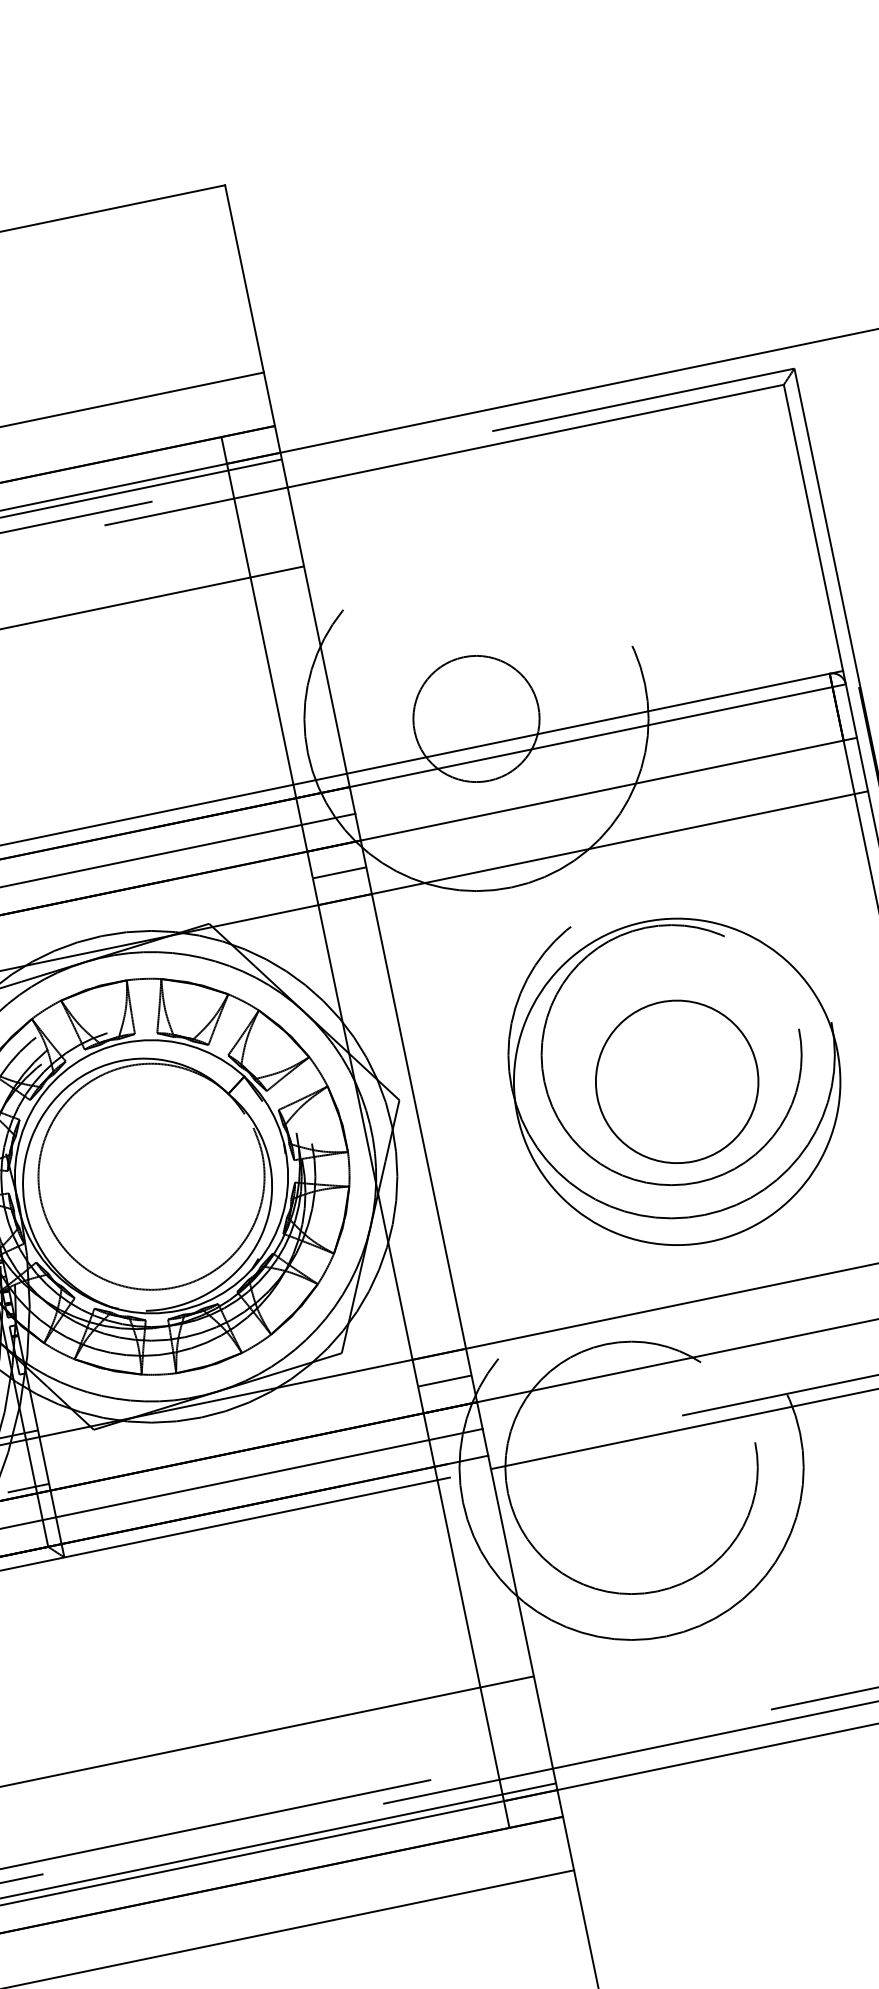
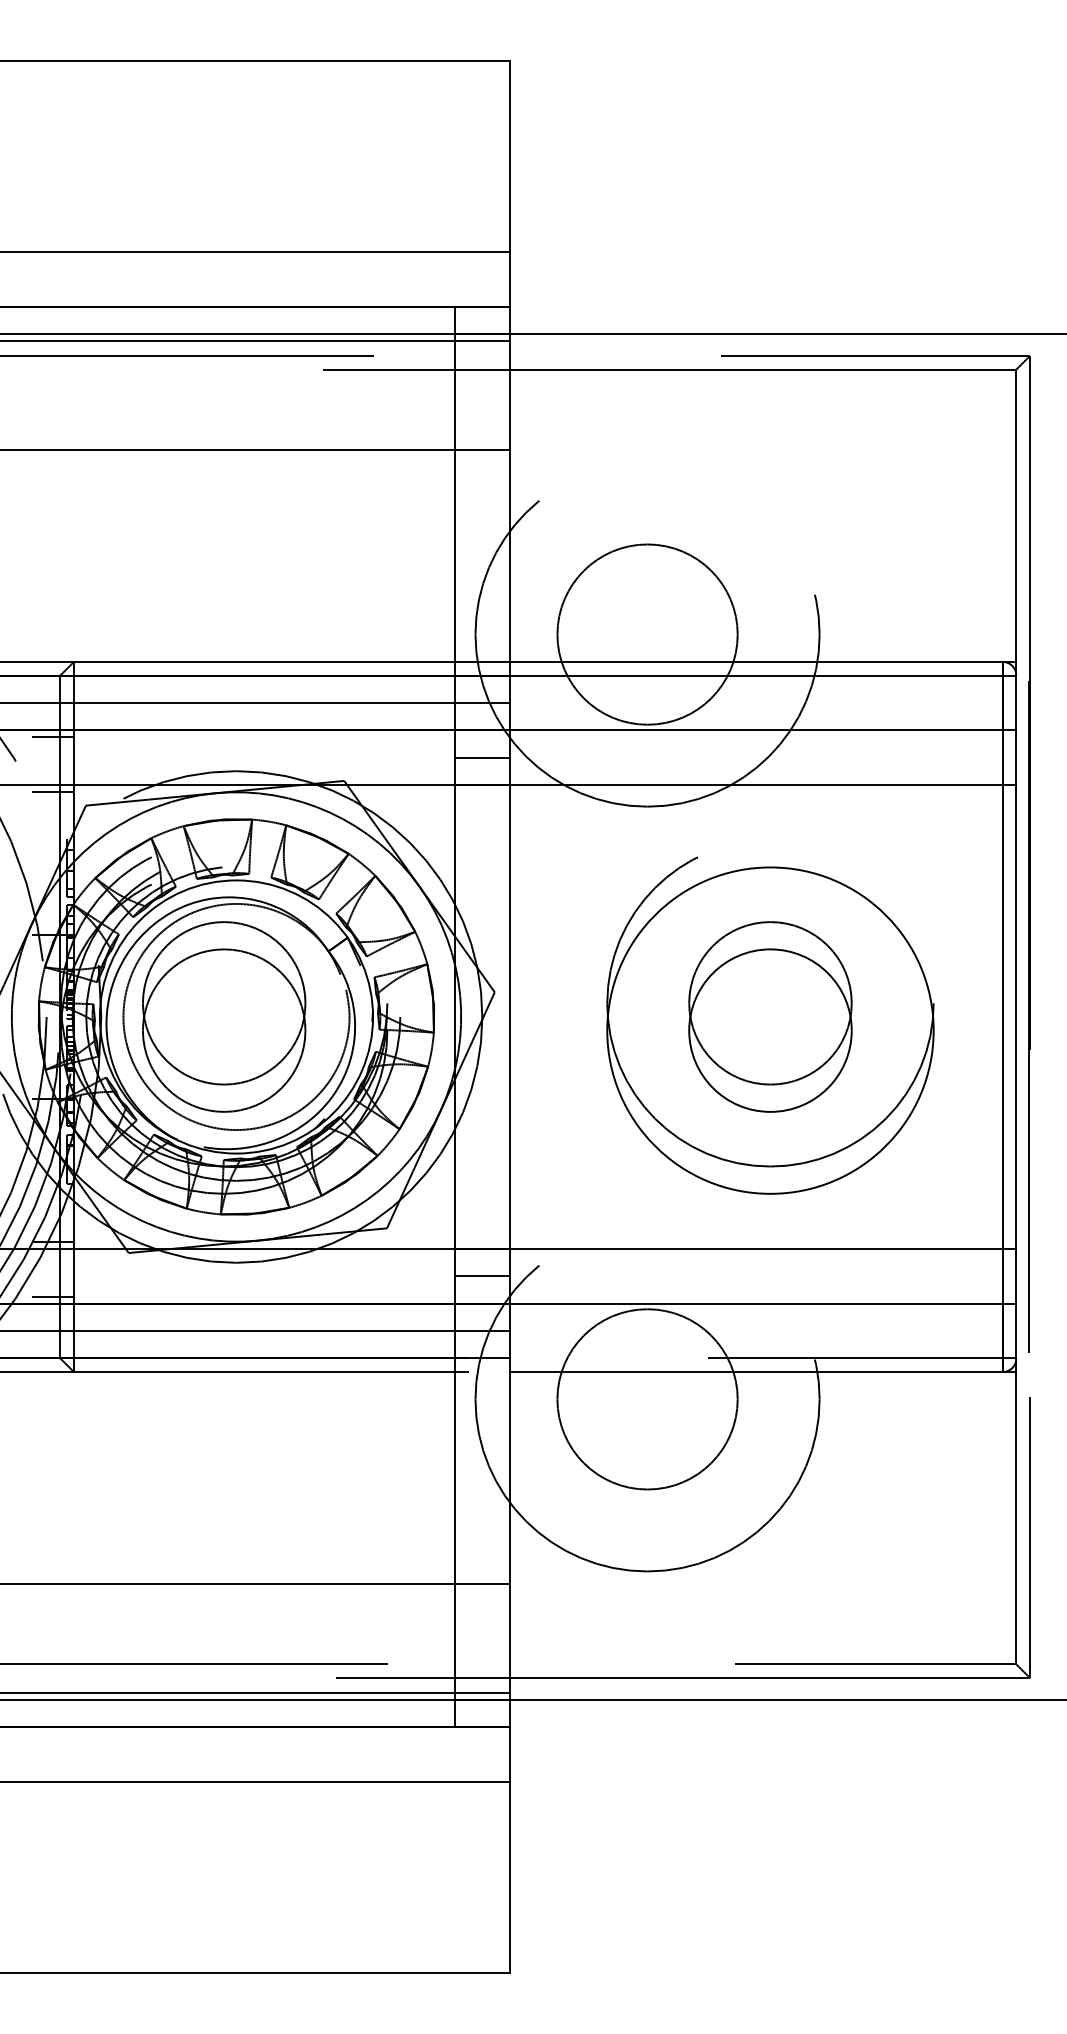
circle: (476, 718) -> (647, 634), size x1.43
circle: (671, 1055) -> (770, 1003), size x0.62
part: (139, 1178) -> (224, 1016), added
circle: (631, 1468) -> (647, 1399), size x0.71

